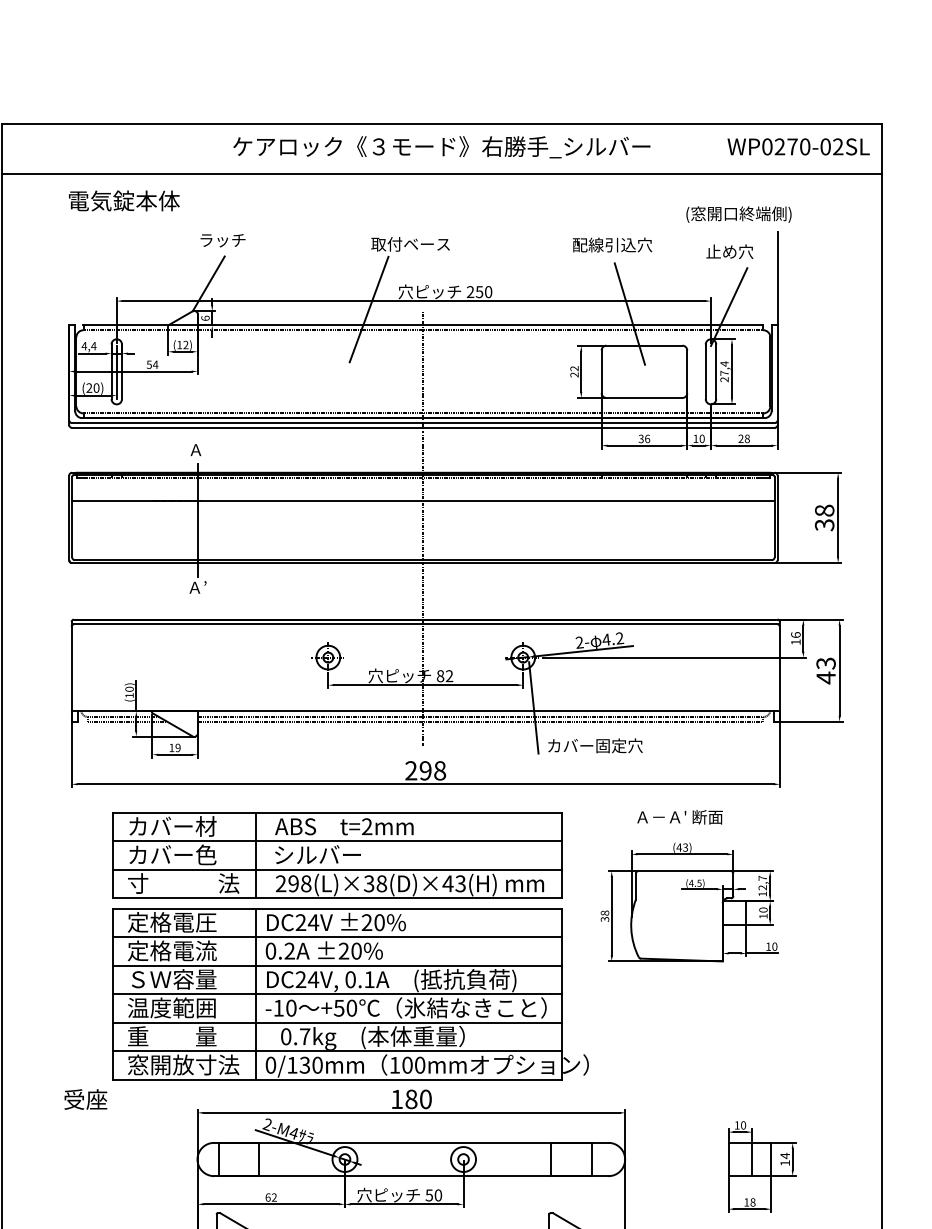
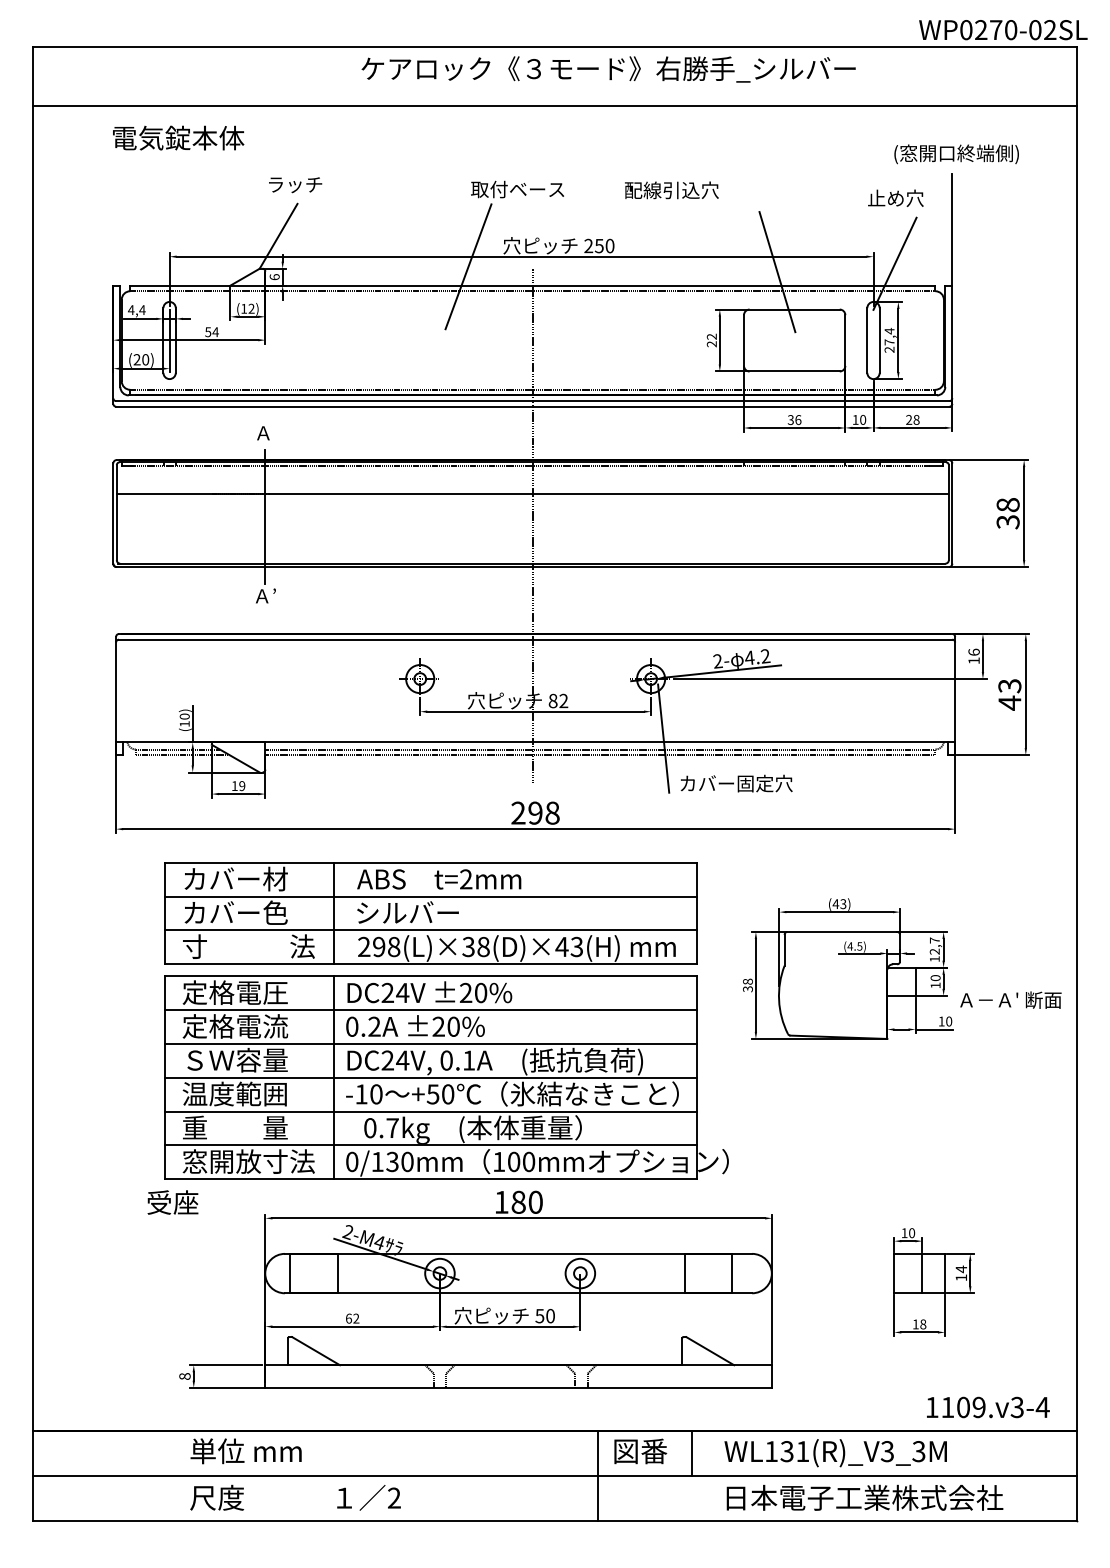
text: (441, 147) -> (608, 69), moved
text: (798, 147) -> (1003, 30), moved
text: (738, 214) -> (956, 154), moved
text: (612, 245) -> (671, 190), moved
text: (679, 816) -> (1010, 999), moved
text: (85, 1099) -> (172, 1202), moved

